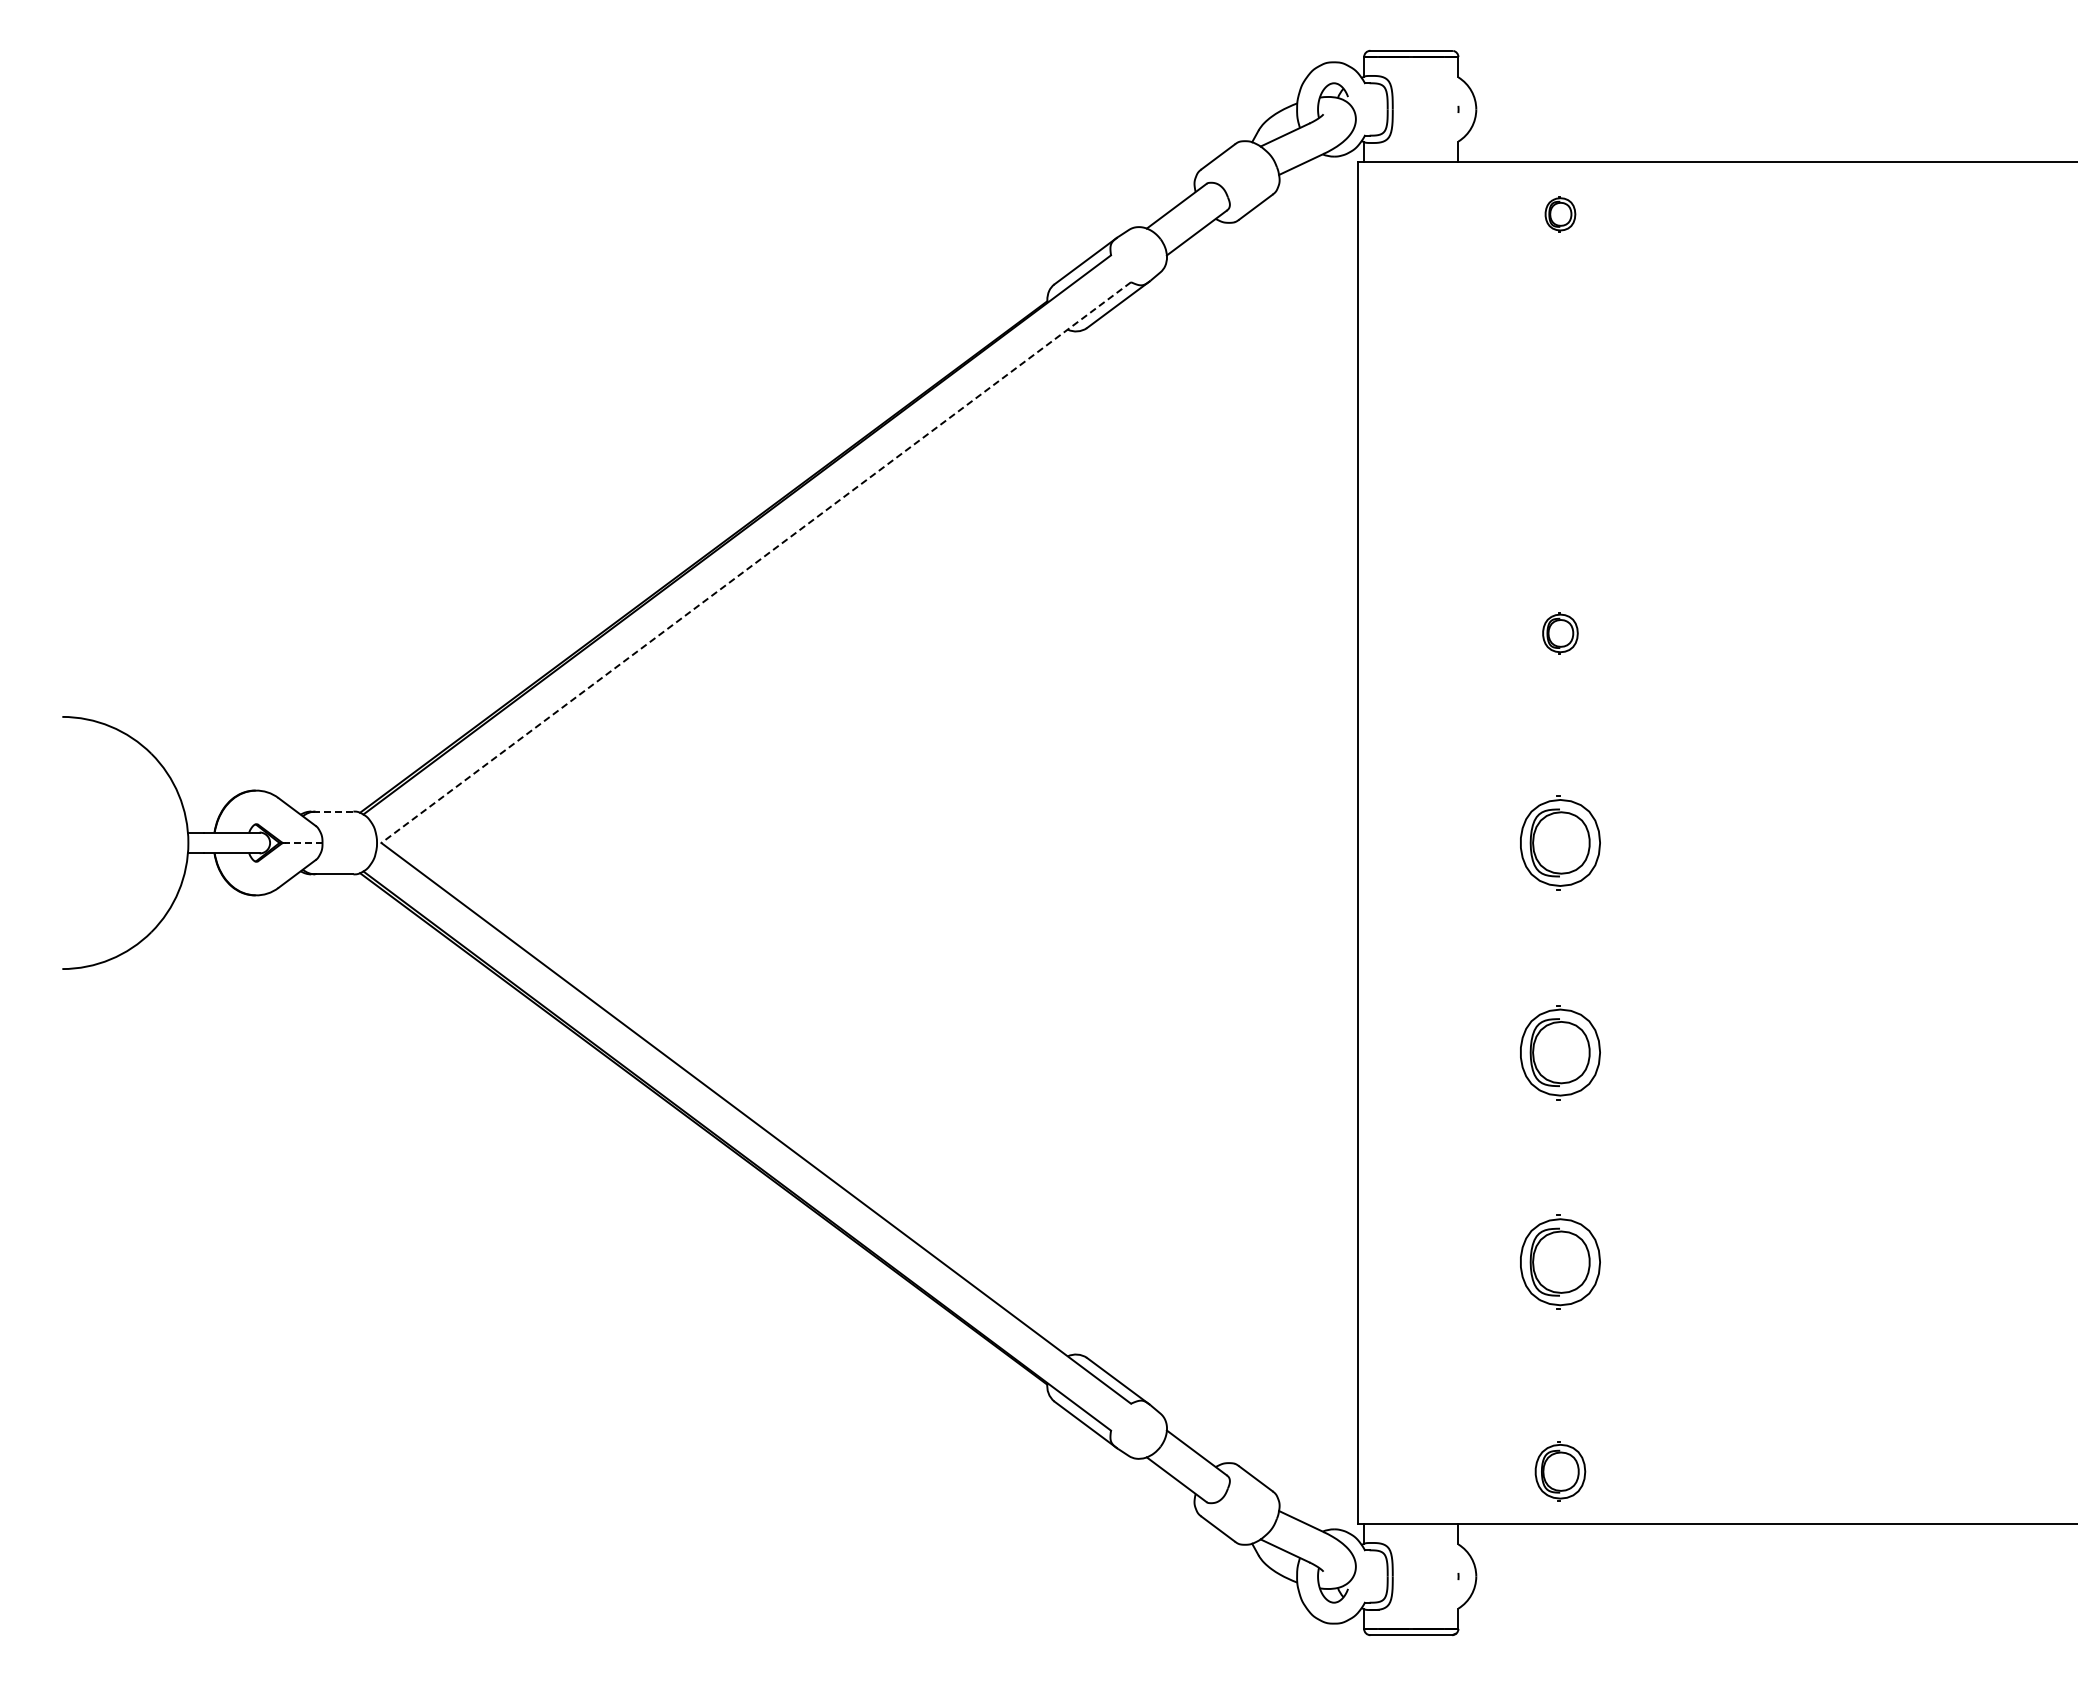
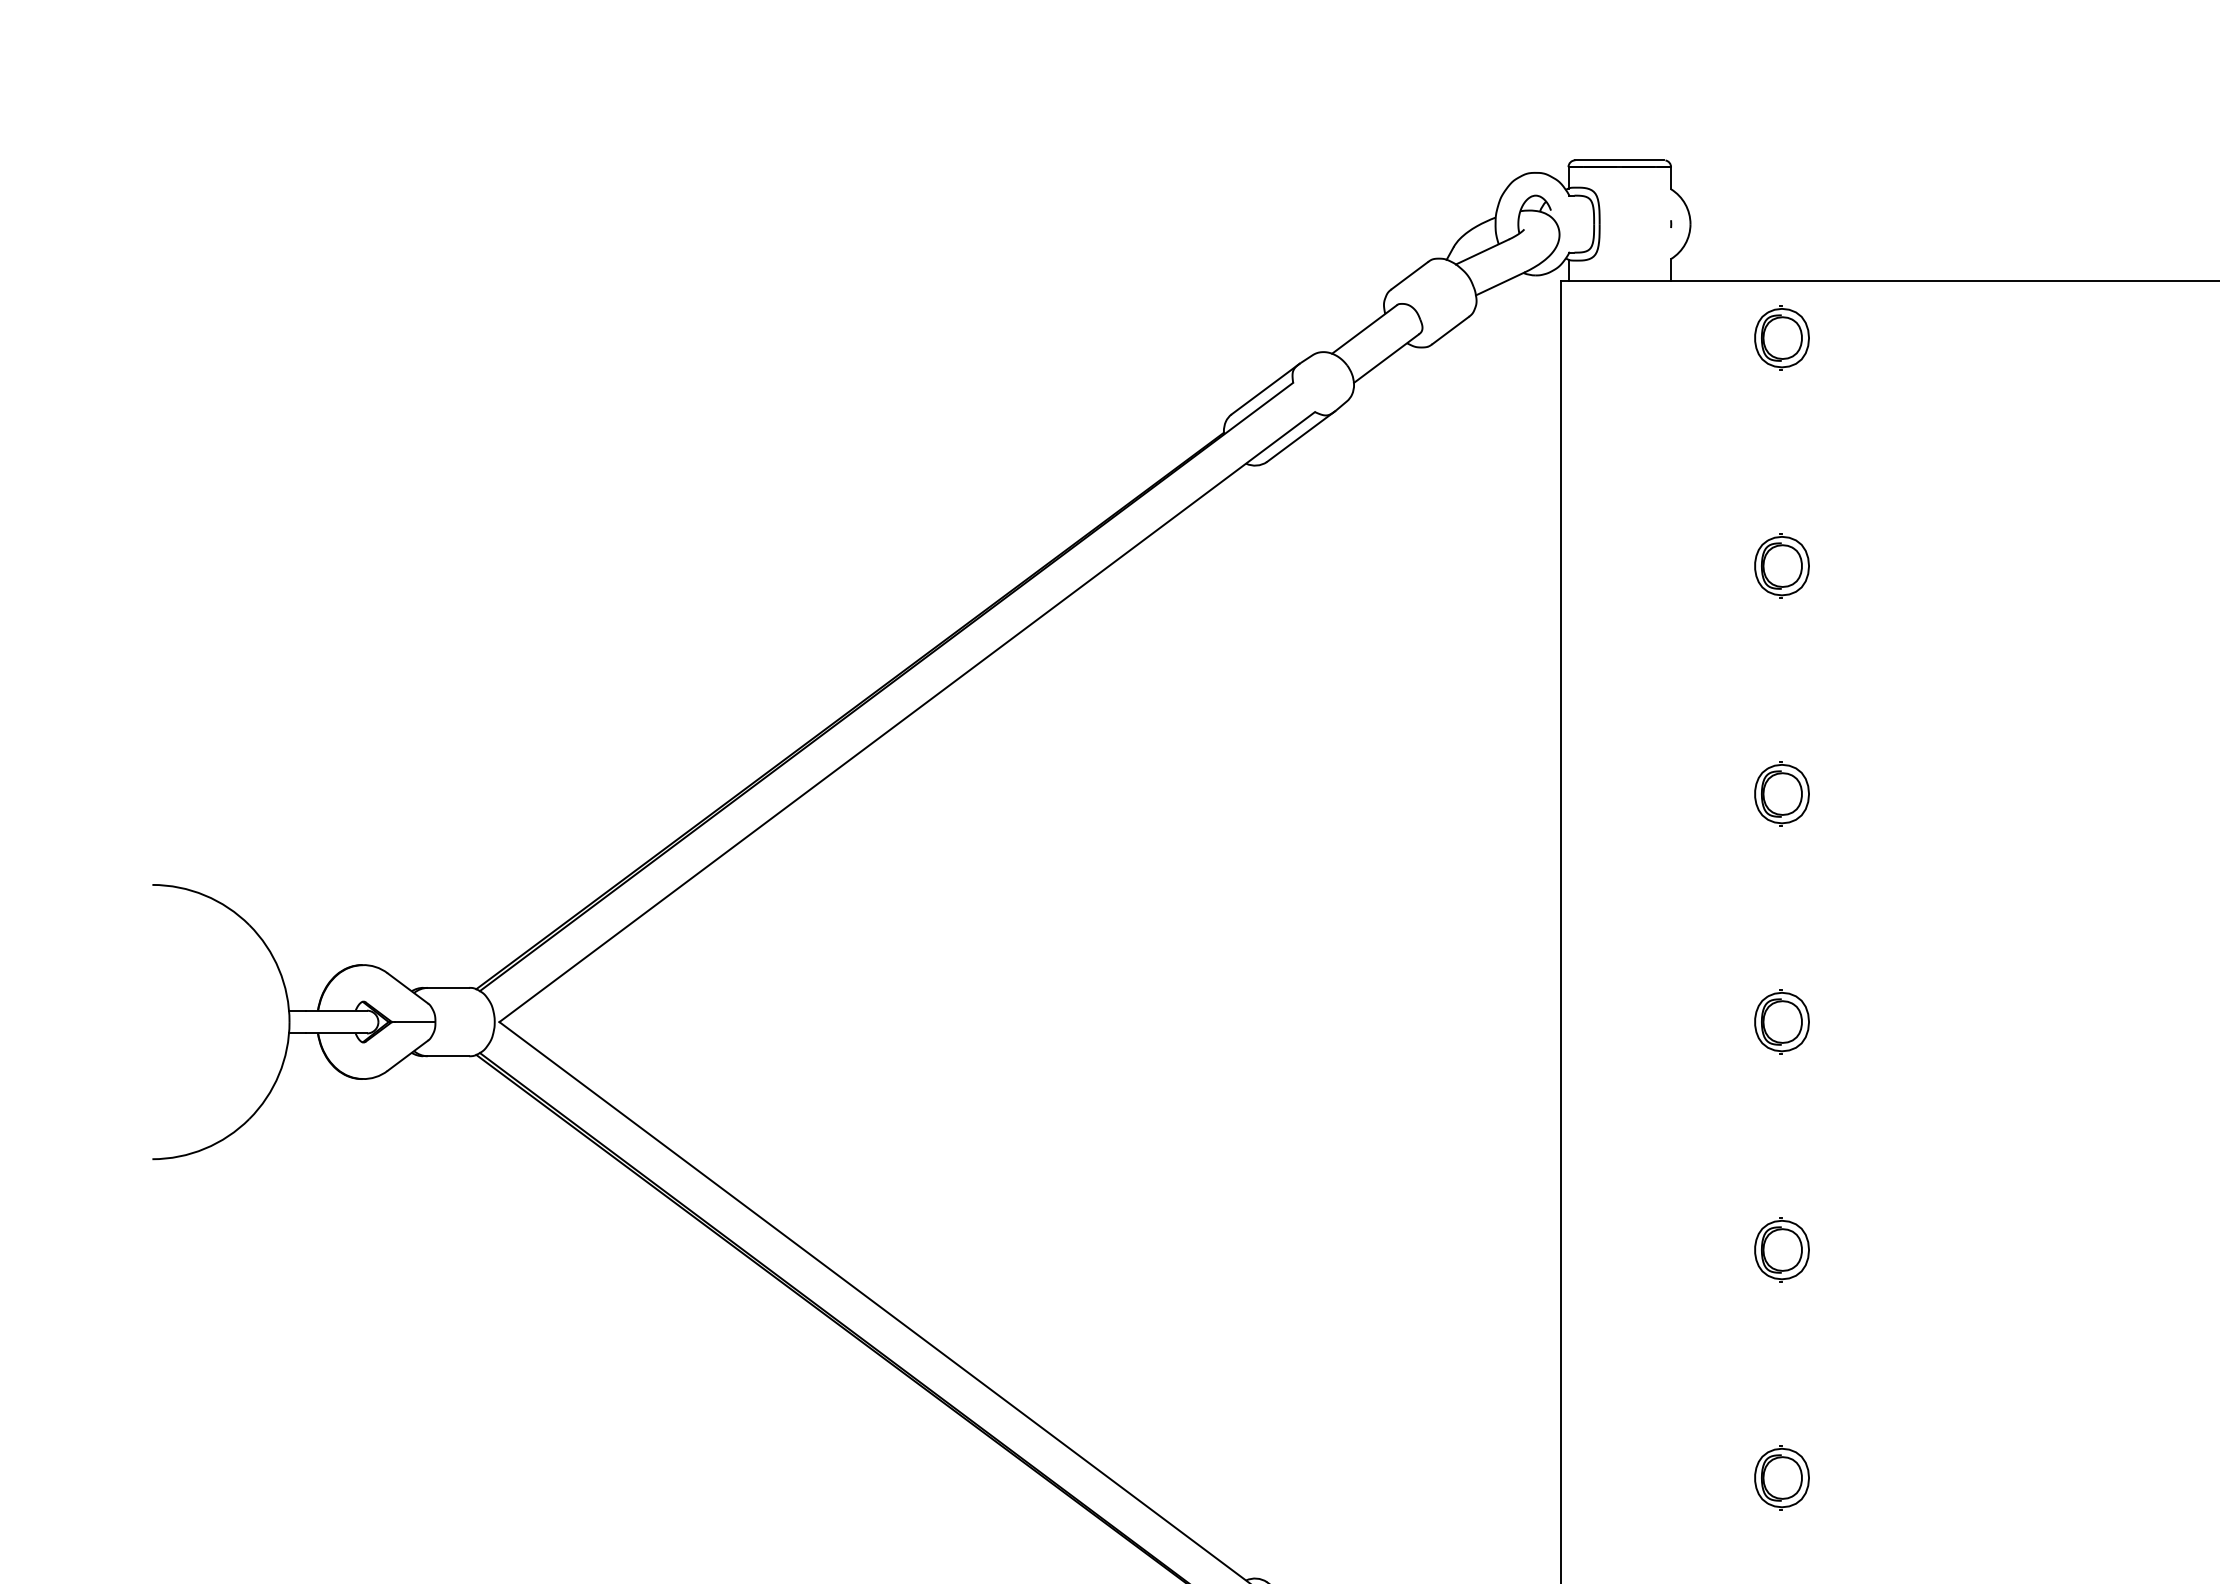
part: (1560, 214) -> (1782, 338), size x1.67
part: (1560, 423) -> (1782, 565), added
line: (755, 562) -> (906, 716), dashed -> solid
part: (1560, 633) -> (1782, 794), size x1.43
line: (334, 811) -> (448, 987), dashed -> solid
part: (1560, 842) -> (1782, 1021), size x0.62
line: (303, 843) -> (414, 1022), dashed -> solid
part: (1560, 1052) -> (1782, 1249), size x0.62
part: (1560, 1261) -> (1782, 1477), size x0.62

